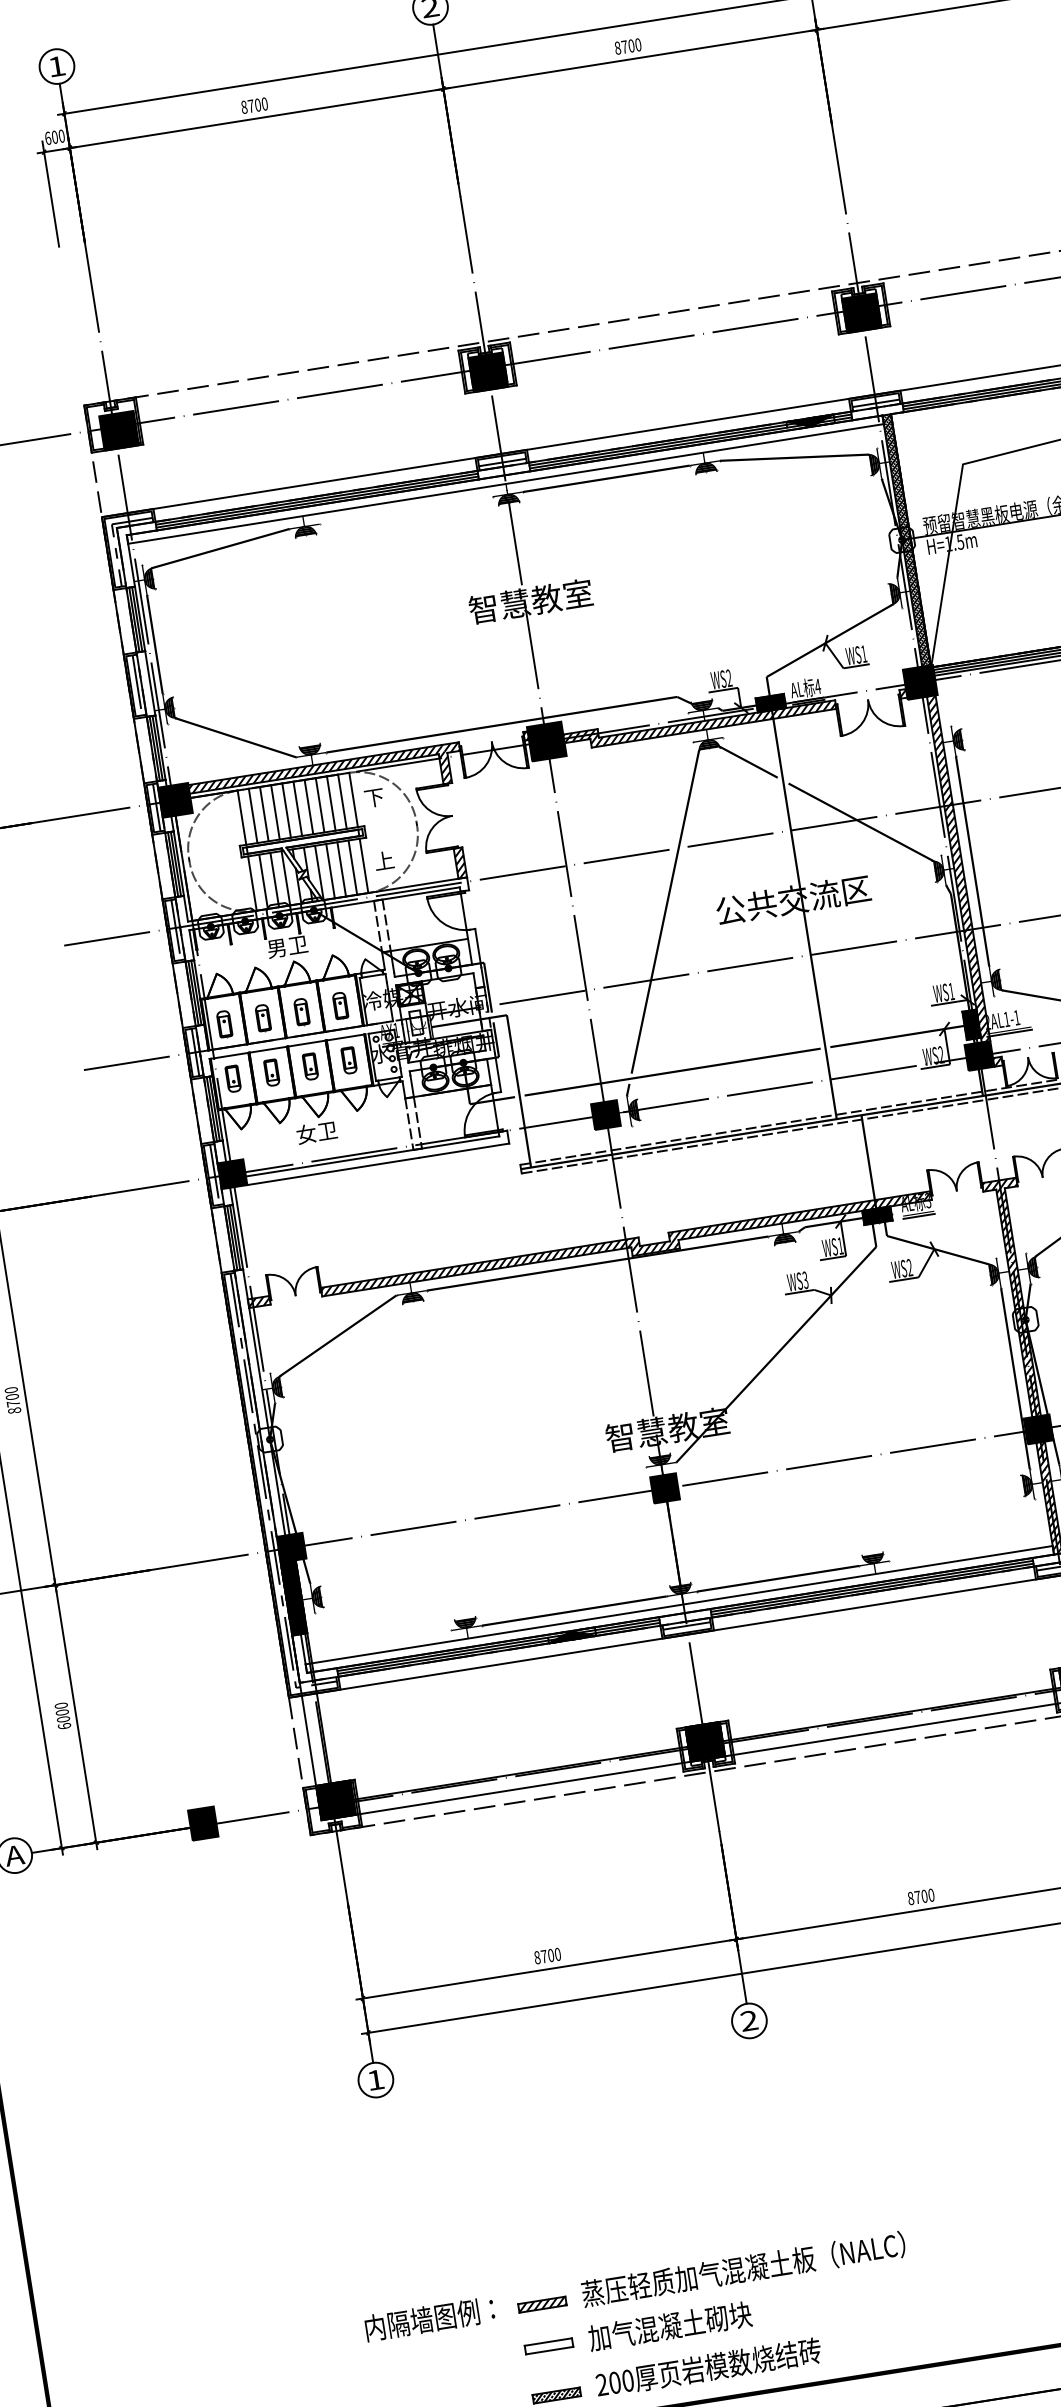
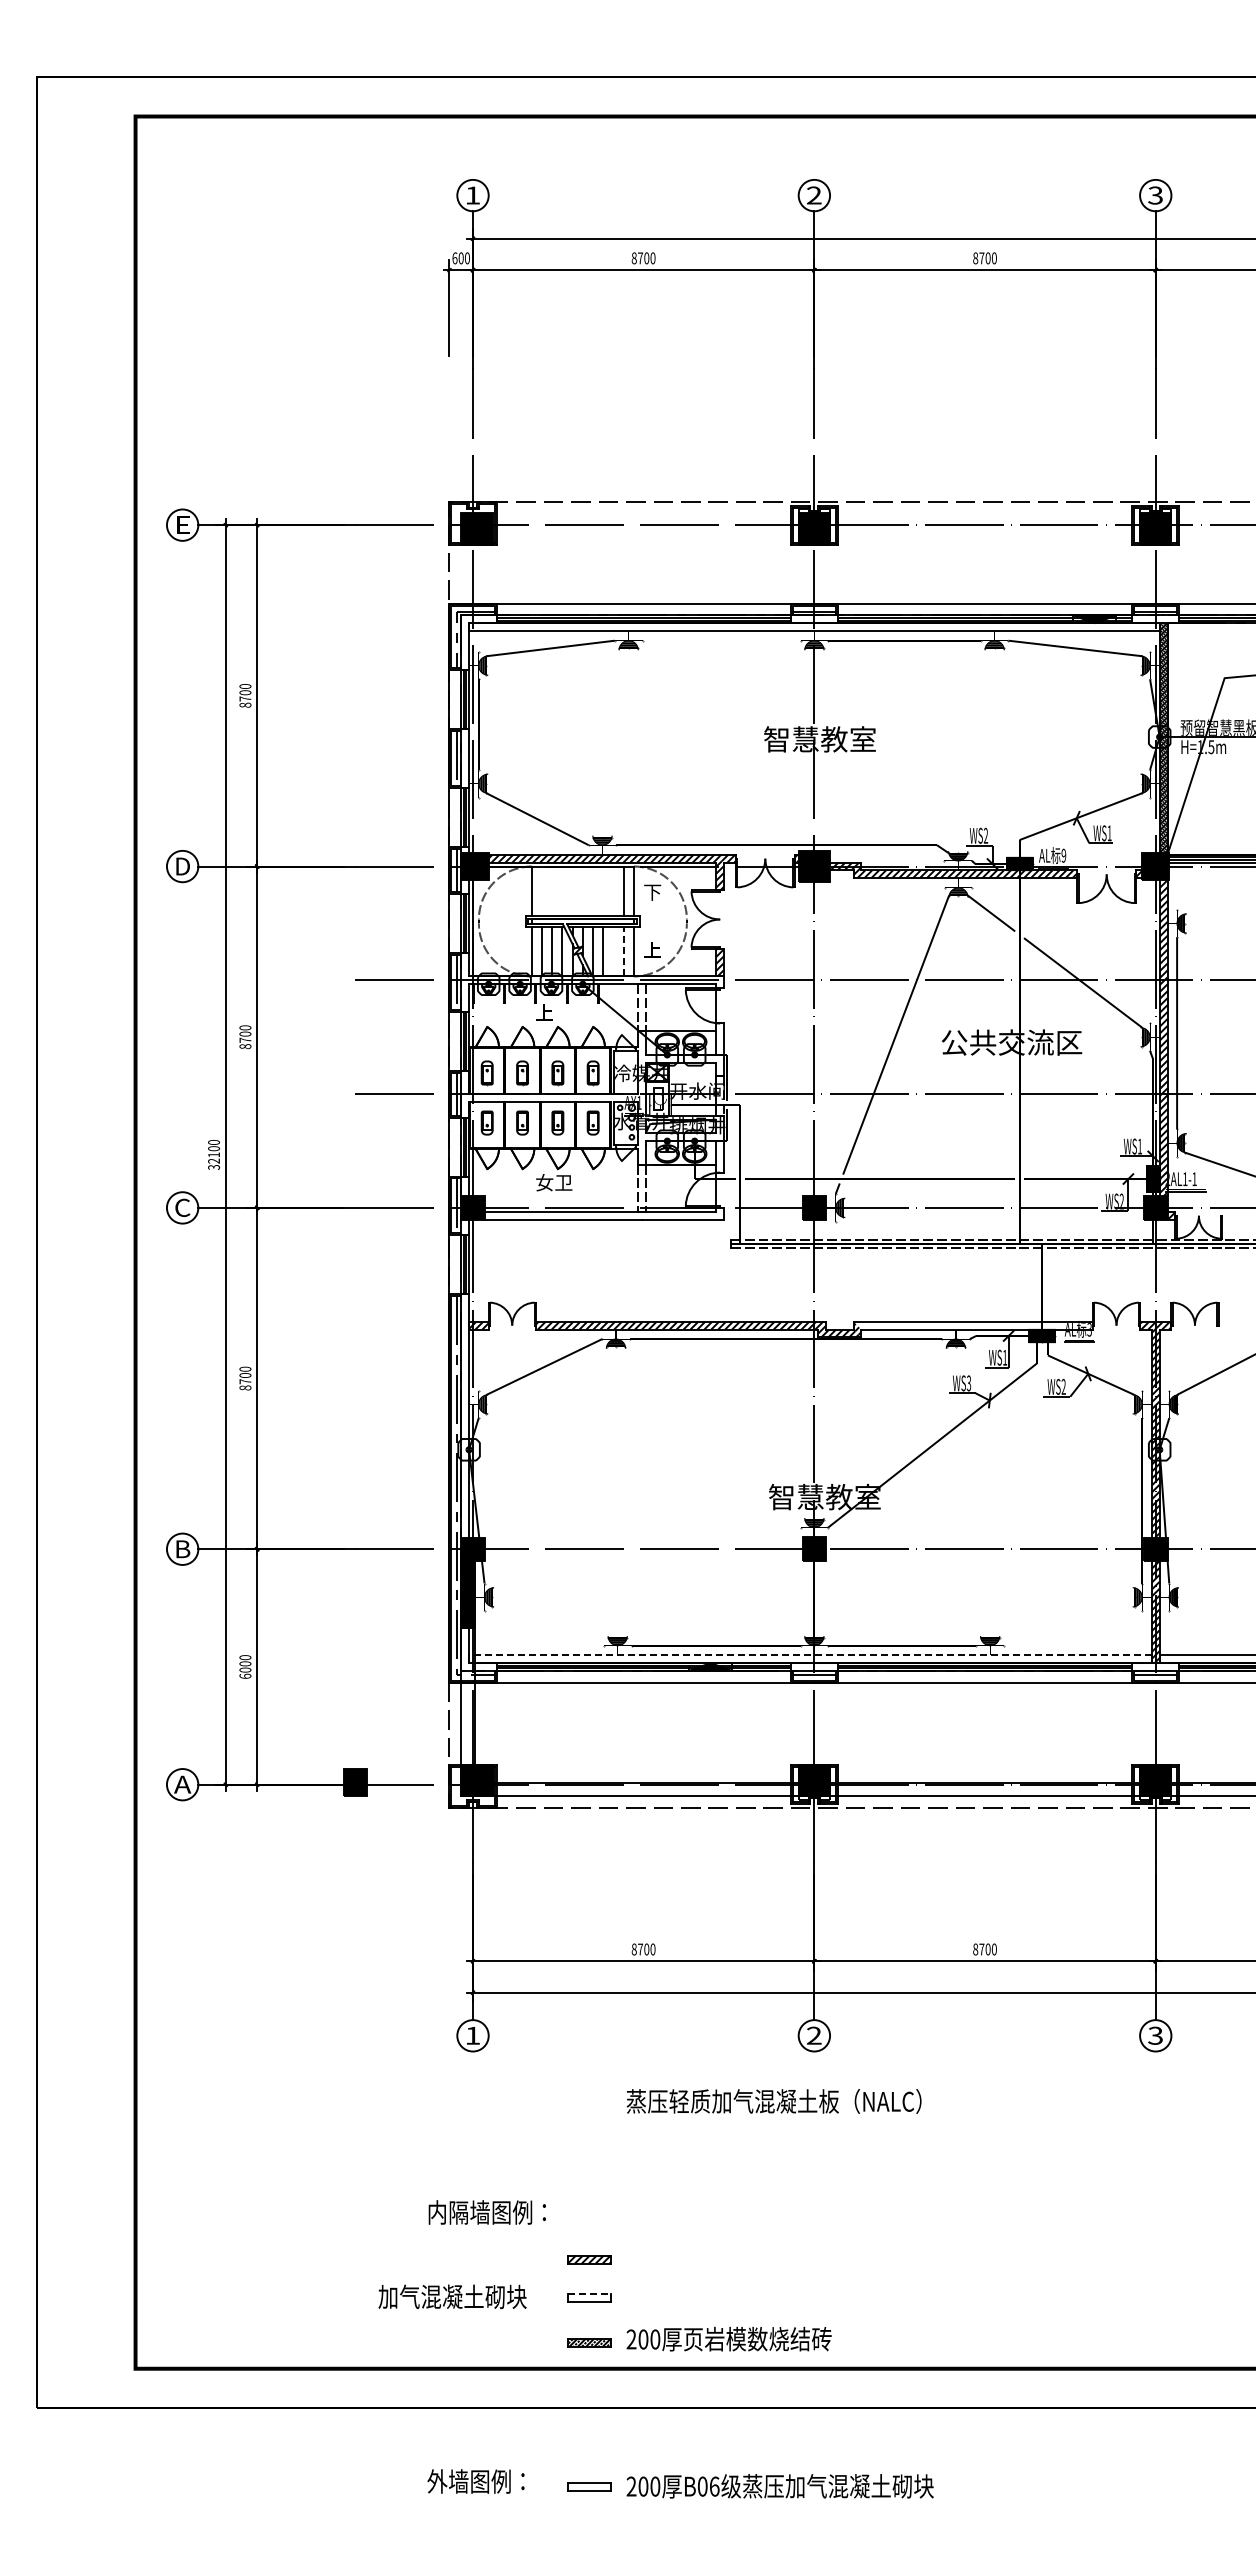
text: (817, 686) -> (1063, 855), 4 -> 9
line: (331, 803) -> (613, 891), removed
line: (320, 805) -> (603, 891), removed
line: (309, 807) -> (593, 891), removed
line: (297, 809) -> (582, 891), removed
line: (286, 810) -> (572, 891), removed
line: (275, 812) -> (562, 891), removed
line: (264, 814) -> (552, 891), removed
line: (253, 815) -> (542, 891), removed
line: (352, 867) -> (623, 951), solid -> dashed
line: (341, 869) -> (613, 951), removed
text: (287, 946) -> (554, 1012), 男卫 -> 上
hatch: (800, 1216) -> (973, 1325), removed
line: (678, 1605) -> (809, 1655), solid -> dashed
text: (742, 2269) -> (773, 2101), moved
text: (428, 2319) -> (486, 2212), moved
text: (669, 2325) -> (452, 2296), moved
line: (548, 2341) -> (589, 2293), solid -> dashed

